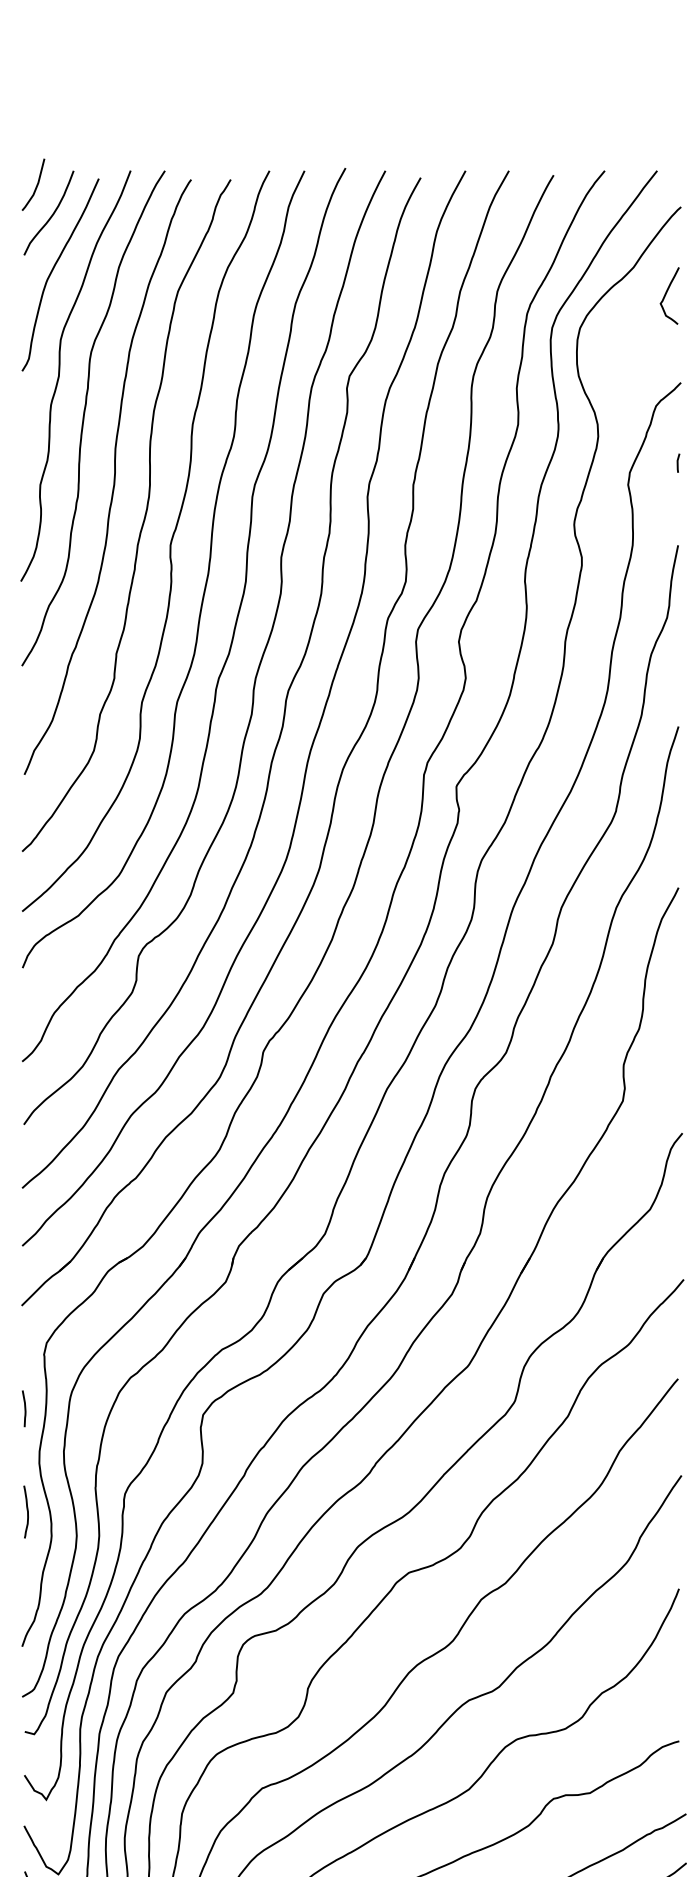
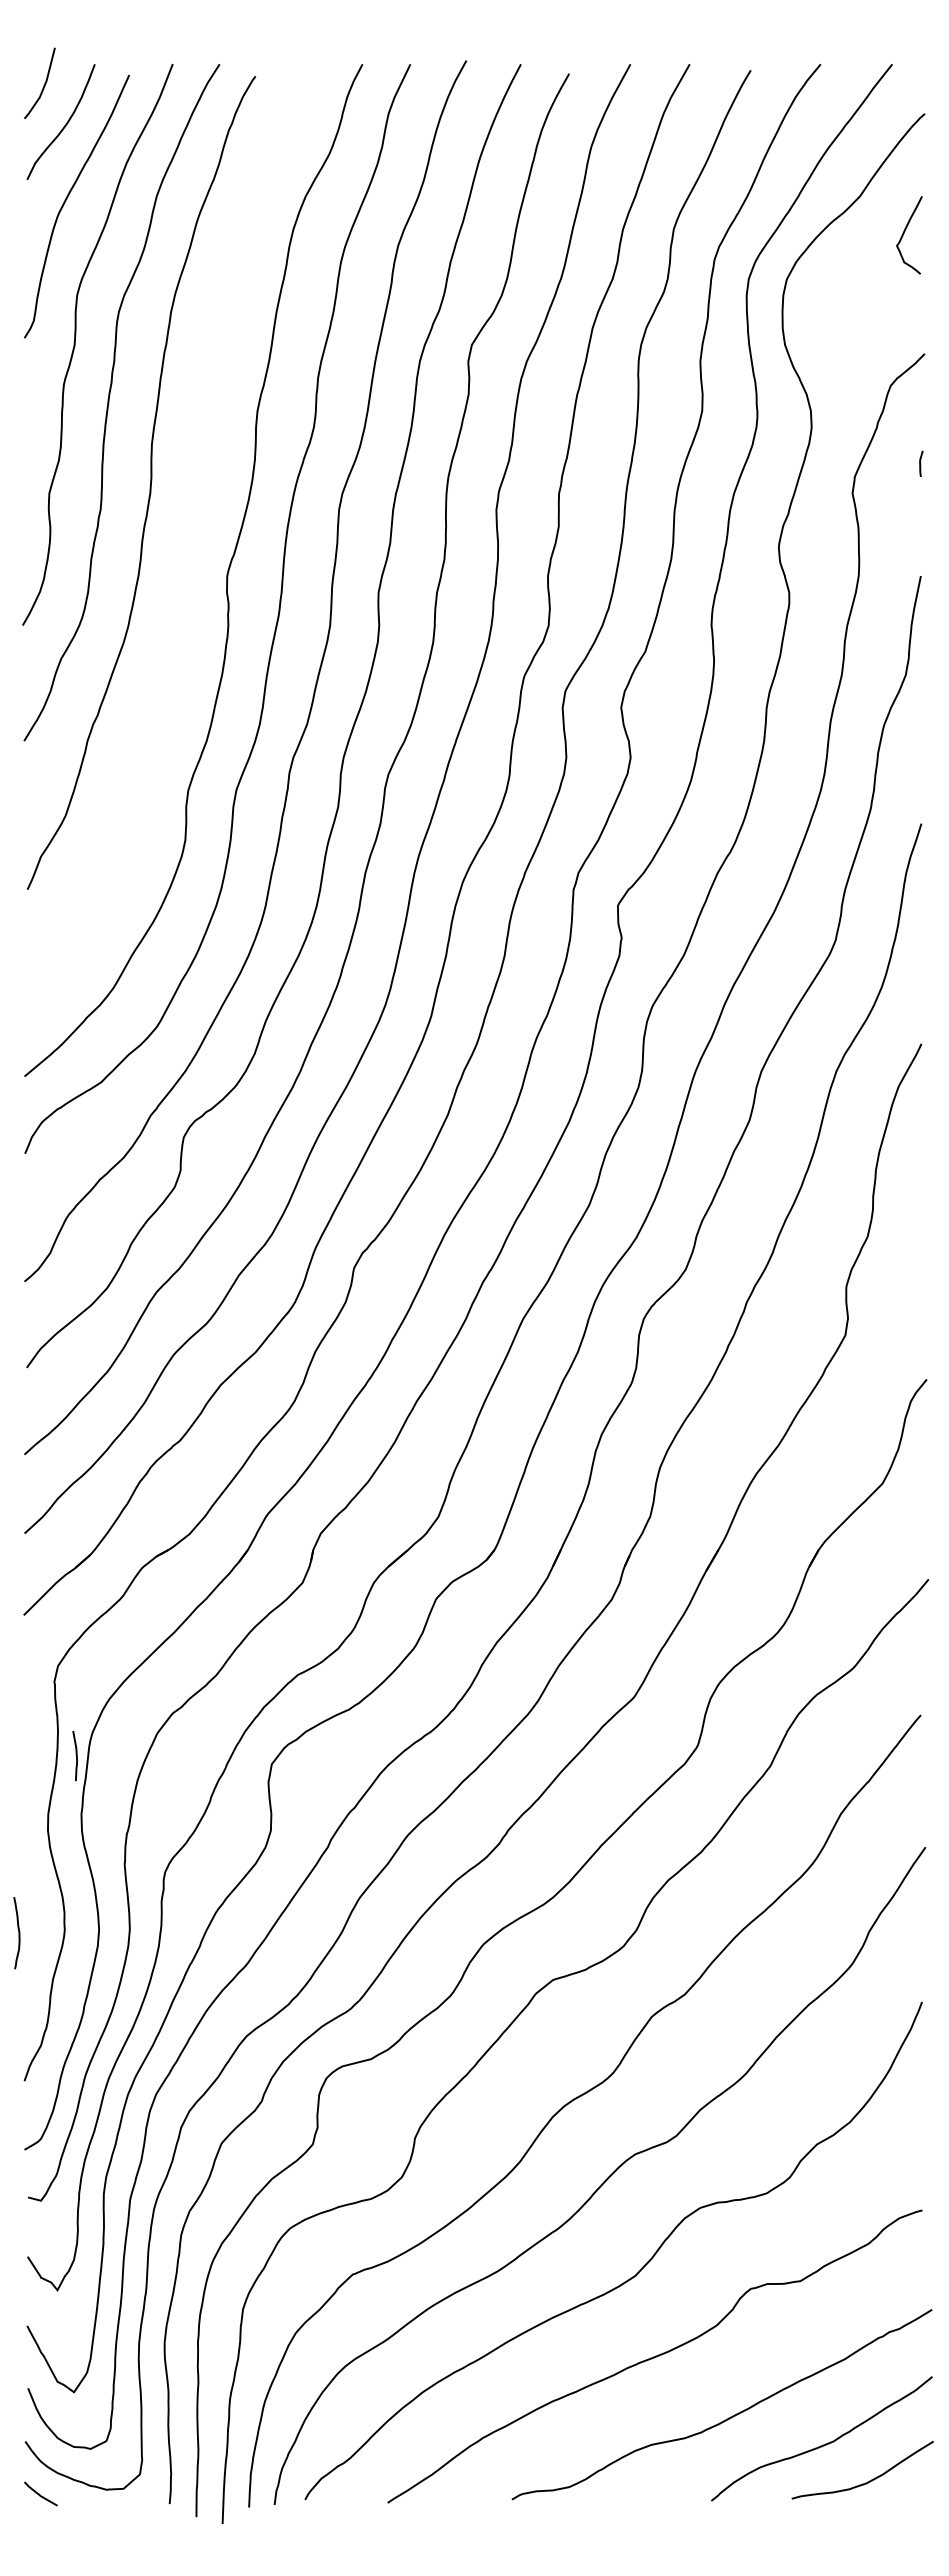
curve: (143, 519) -> (190, 540), removed
curve: (24, 1408) -> (75, 1755), moved
curve: (27, 1512) -> (18, 1933), moved

